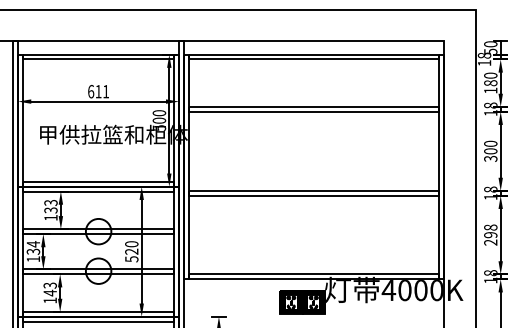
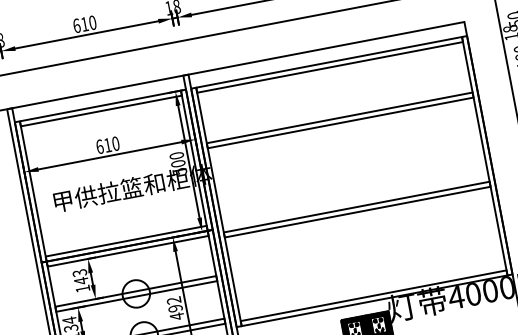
text: (106, 91) -> (116, 143), 611 -> 610
text: (50, 210) -> (80, 281), 133 -> 143
text: (131, 251) -> (175, 308), 520 -> 492

